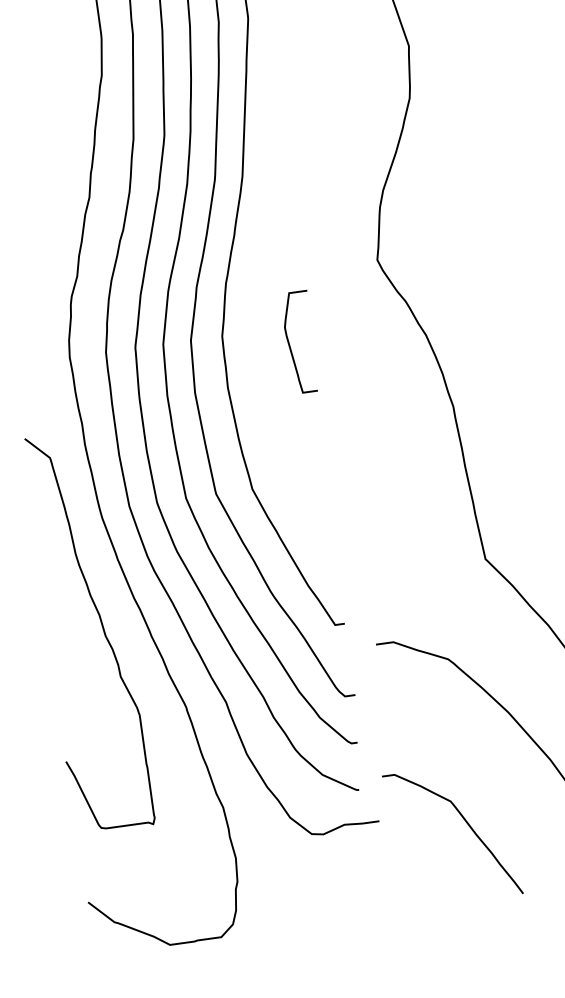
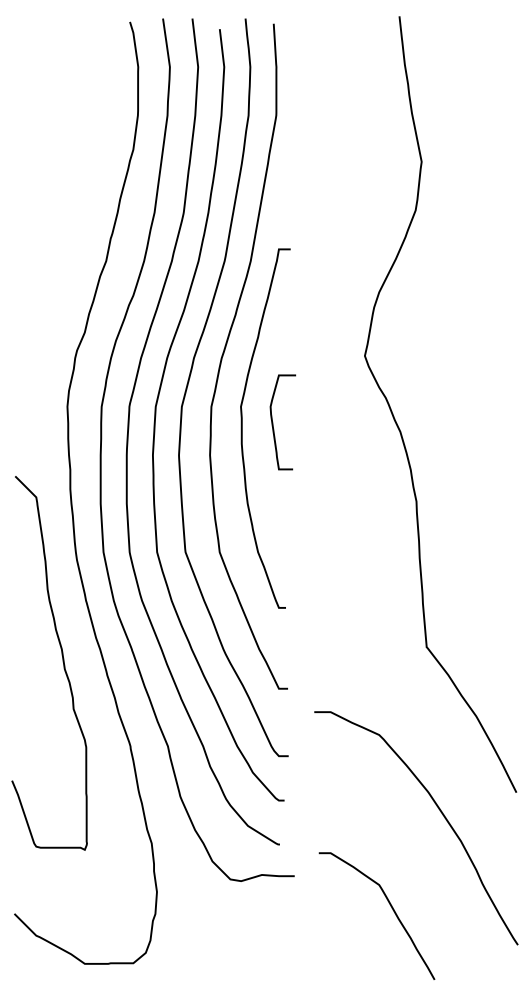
curve: (258, 354) -> (242, 428), added
curve: (467, 824) -> (391, 908), moved

